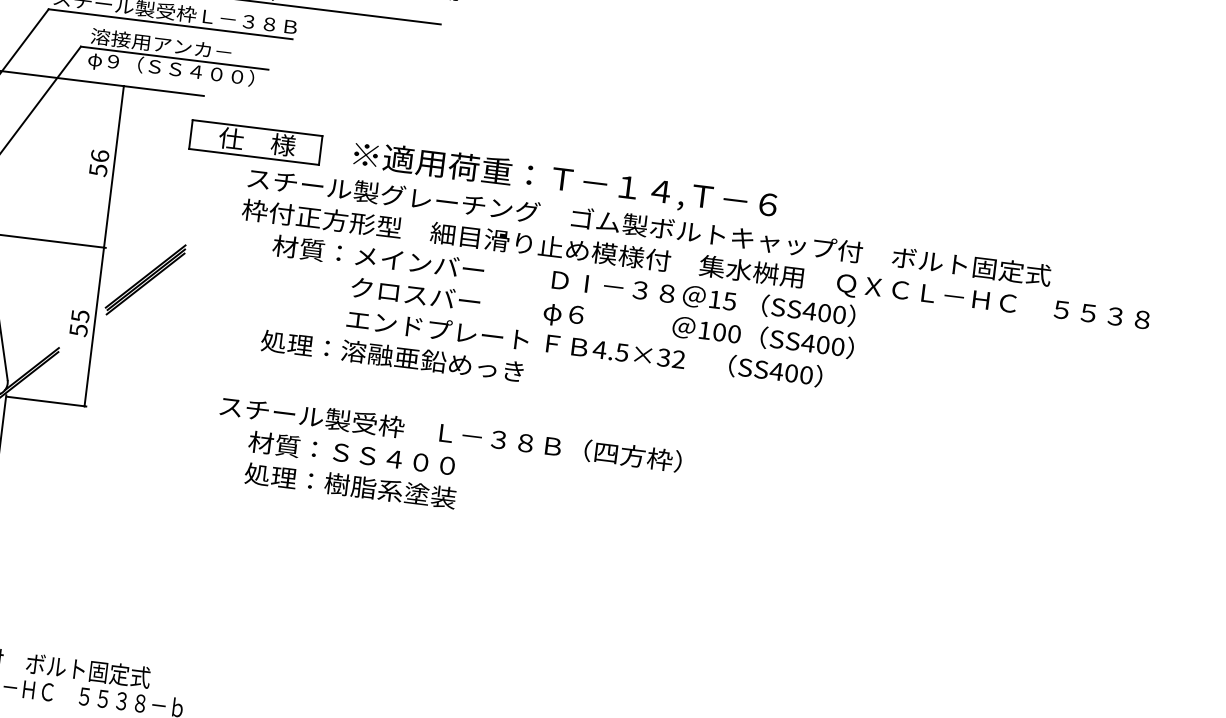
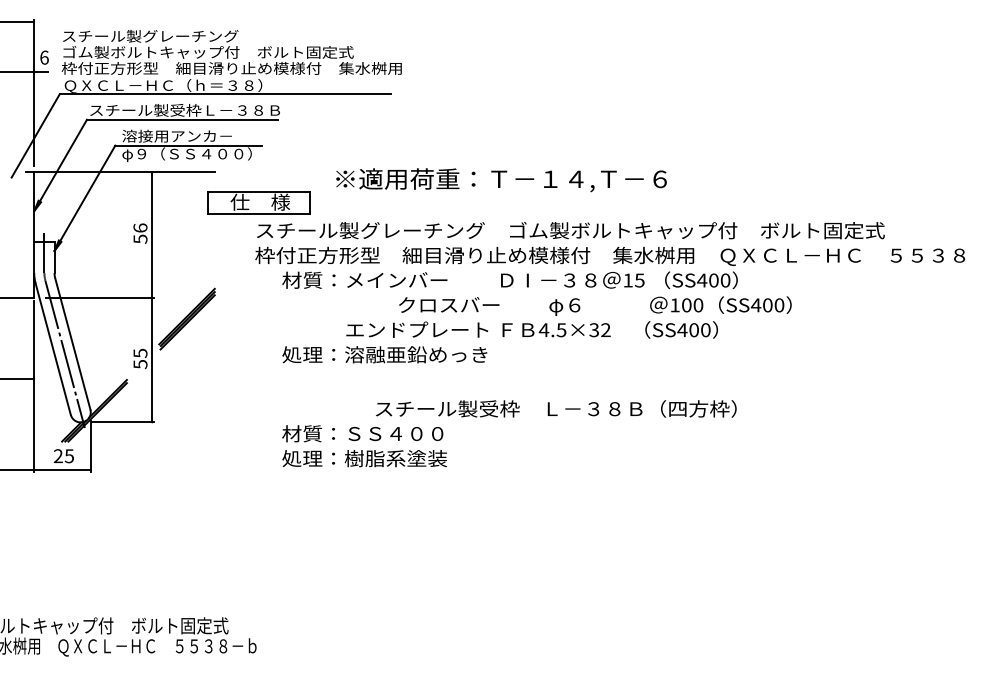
text: (565, 181) -> (501, 180), moved
text: (602, 318) -> (595, 305), moved
text: (451, 433) -> (556, 408), moved

